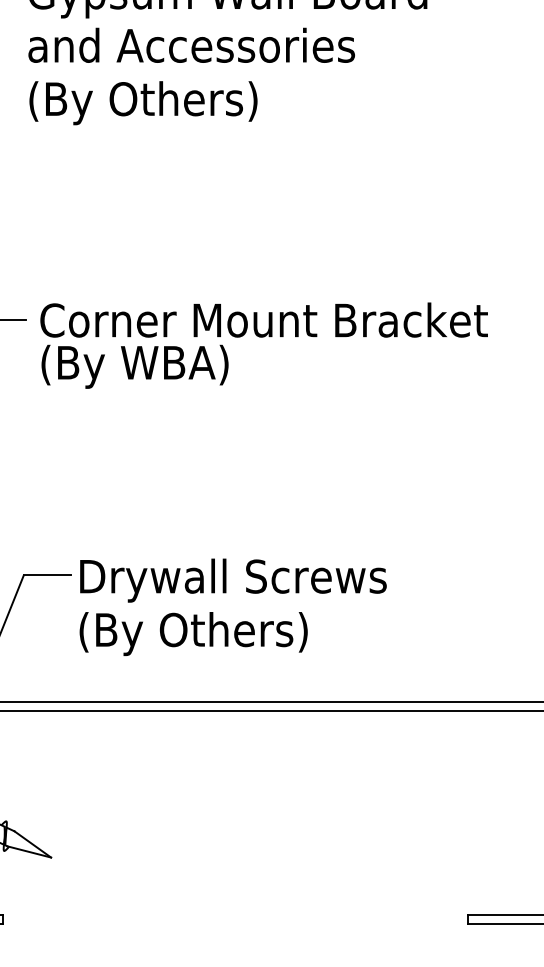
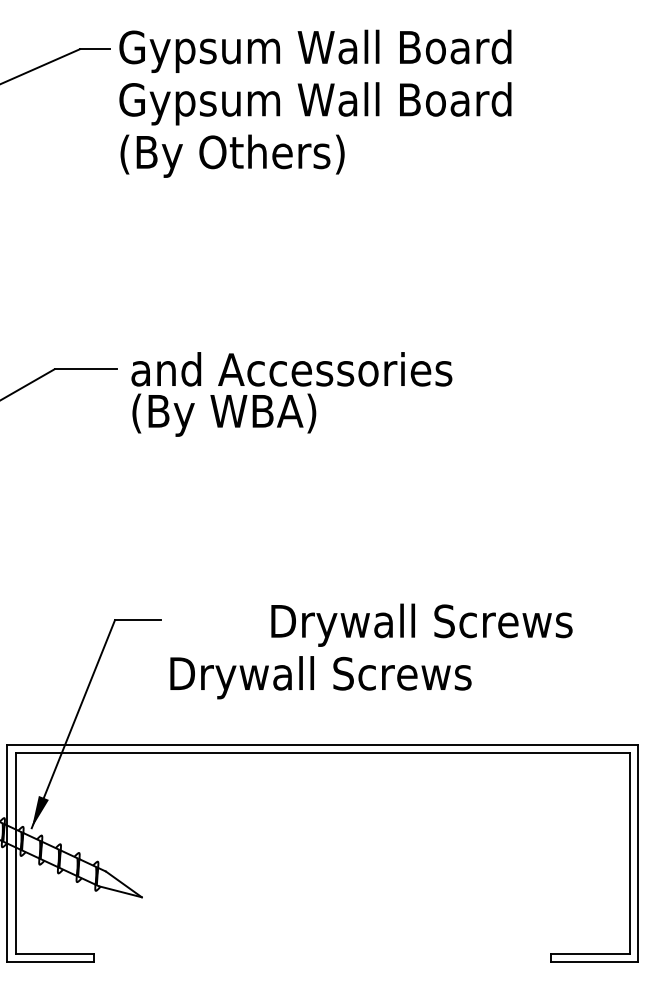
text: (227, 49) -> (315, 103), and Accessories -> Gypsum Wall Board
text: (263, 320) -> (350, 369), Corner Mount Bracket -> and Accessories
text: (232, 579) -> (421, 624), moved
text: (232, 633) -> (320, 677), (By Others) -> Drywall Screws

